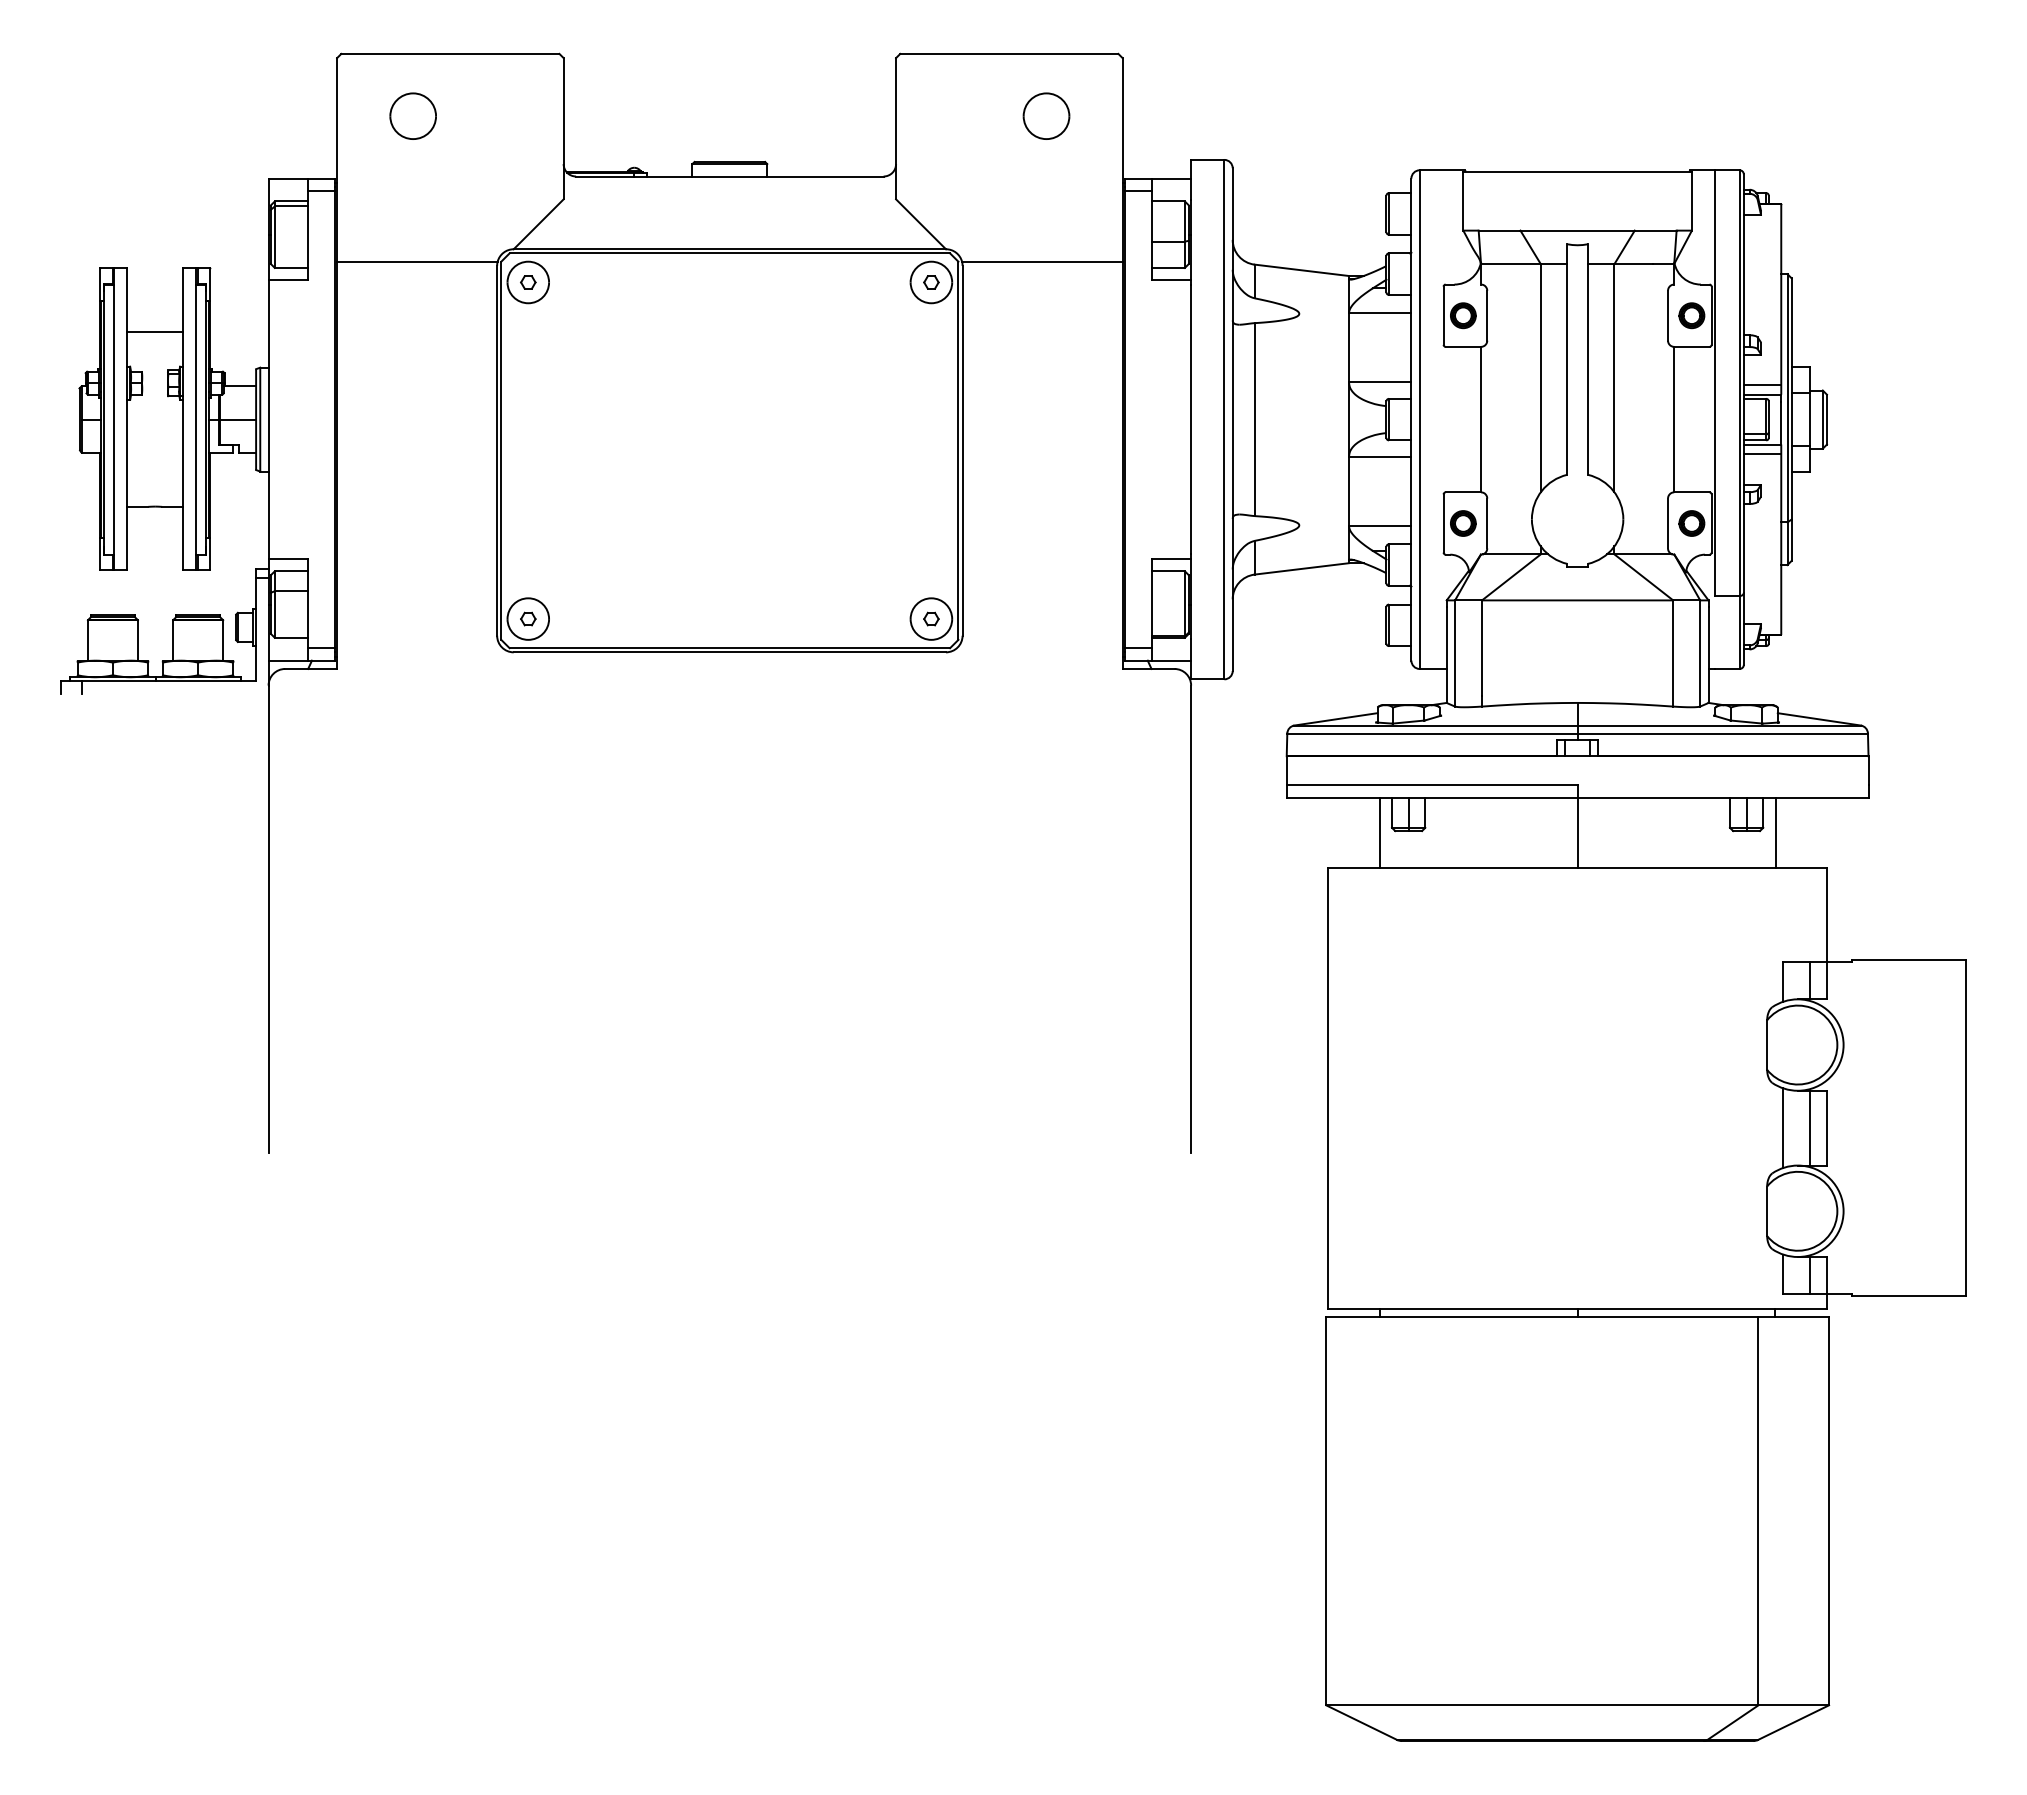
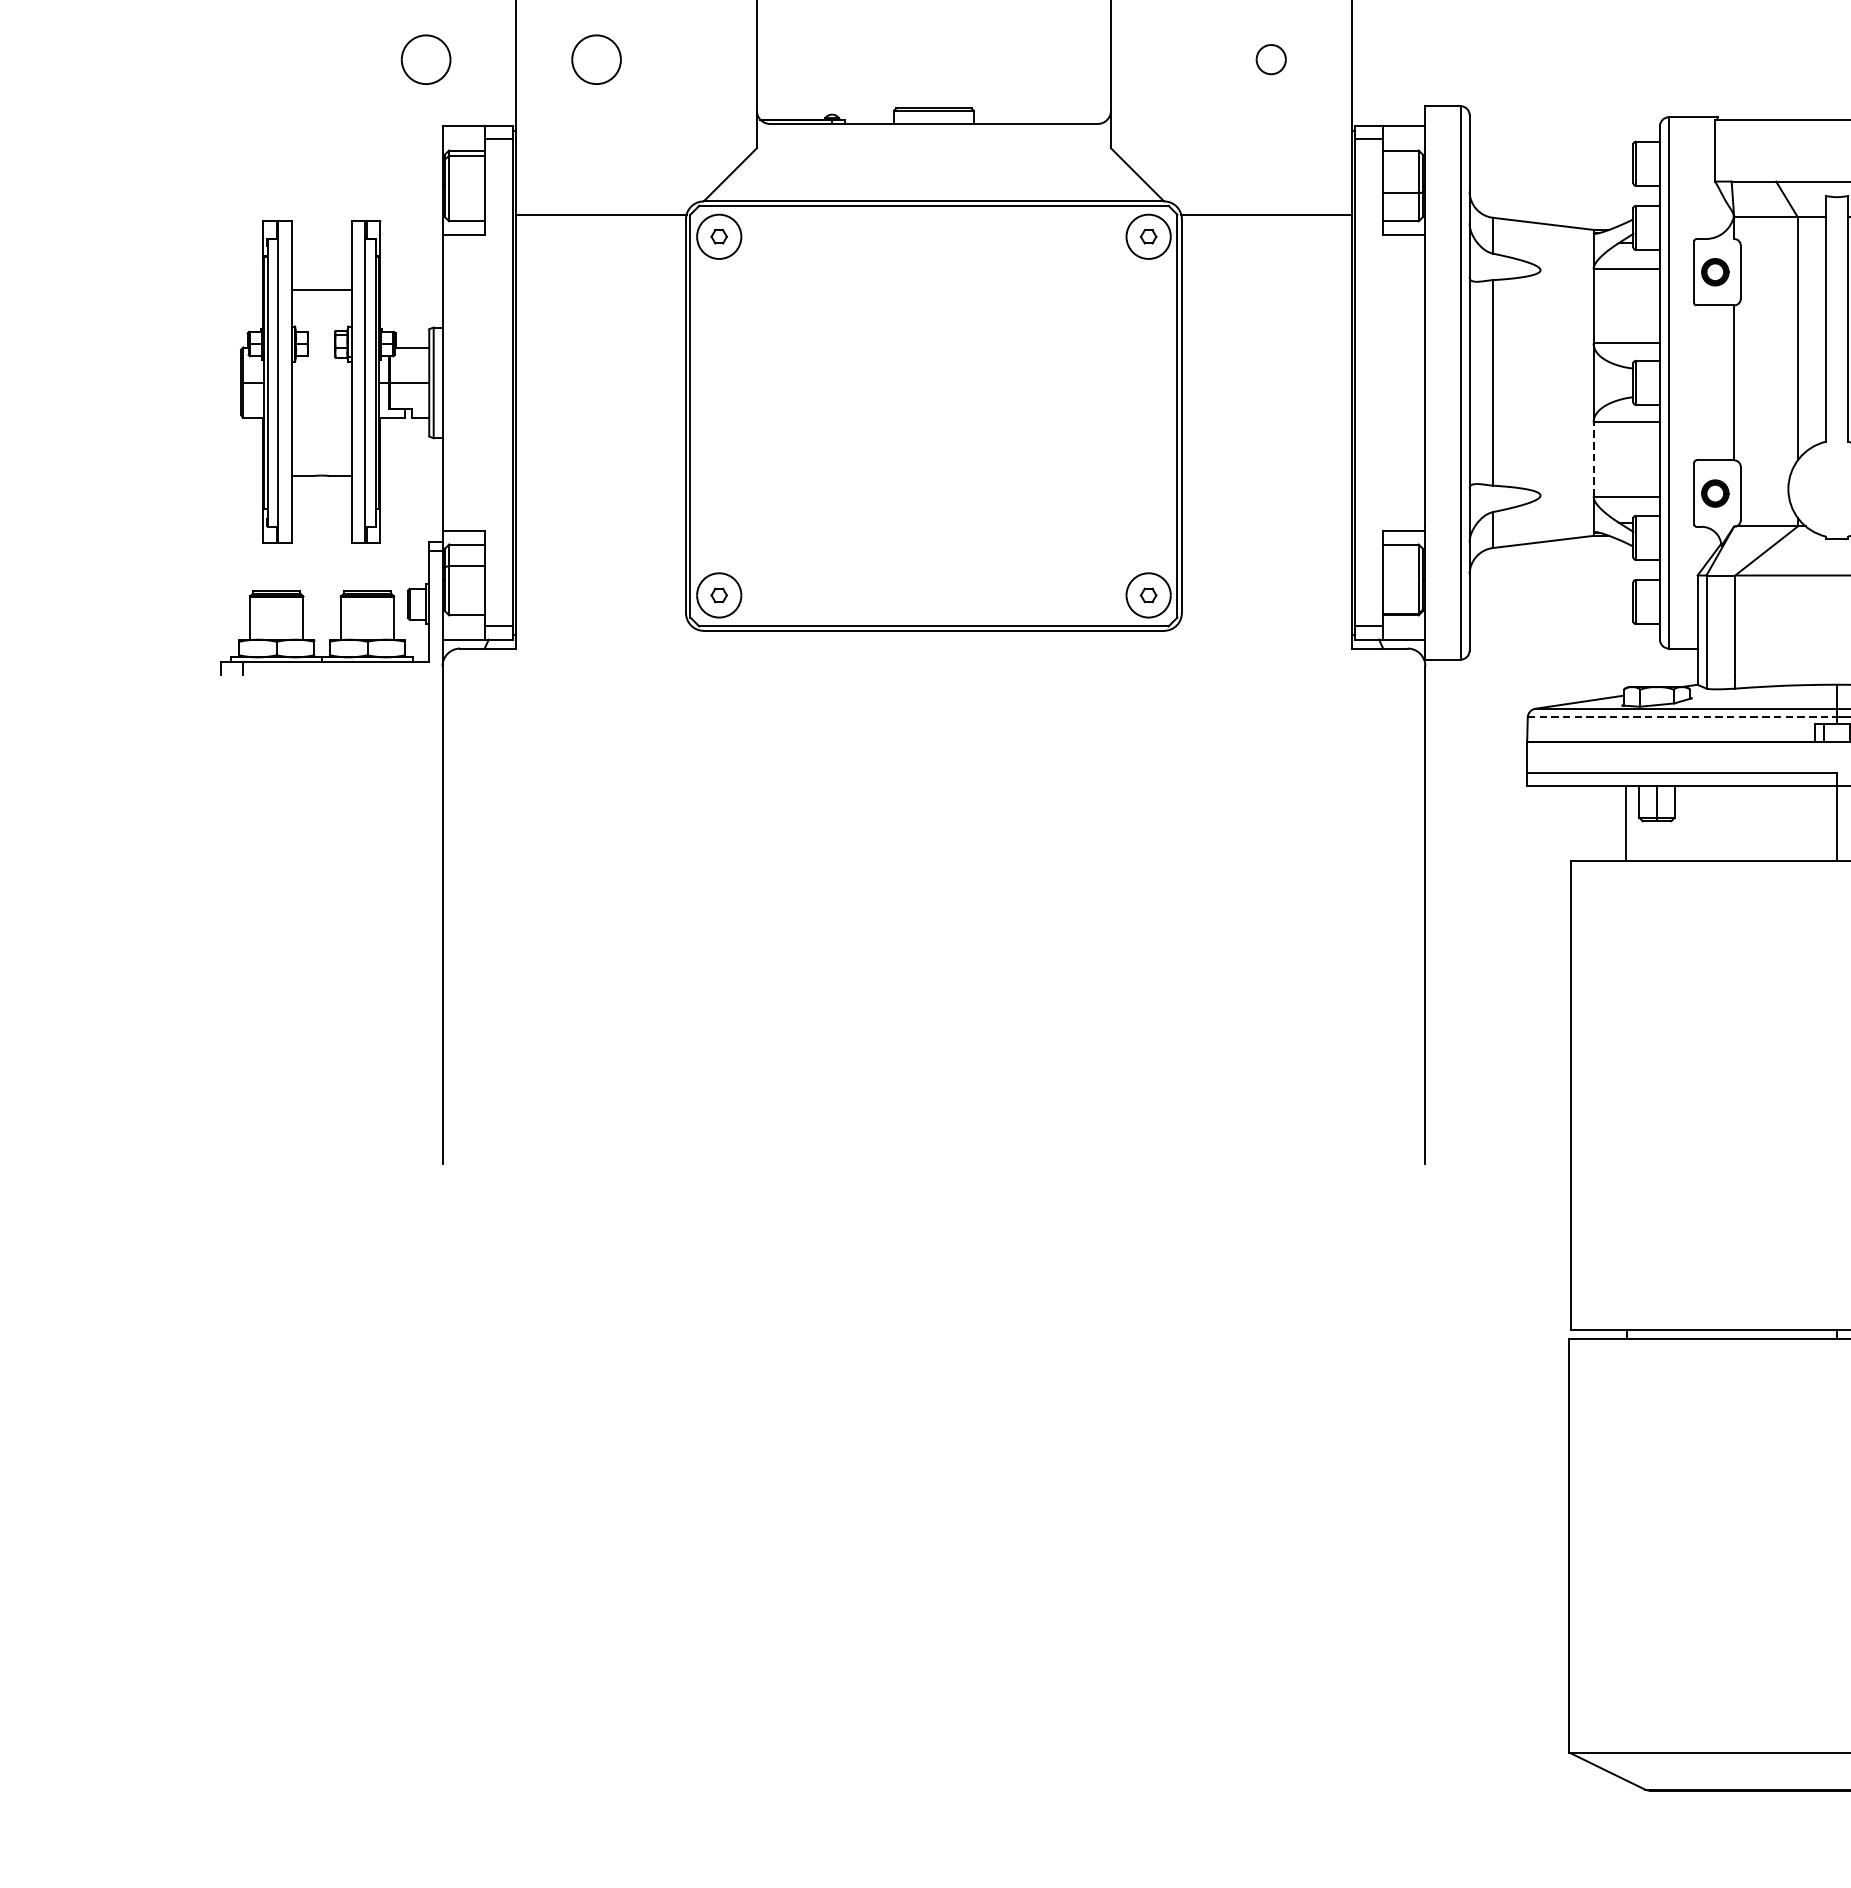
part: (252, 115) -> (425, 58), added
part: (1046, 115) -> (1271, 58), size x0.6
line: (1349, 491) -> (1594, 459), solid -> dashed
line: (1432, 733) -> (1682, 717), solid -> dashed

